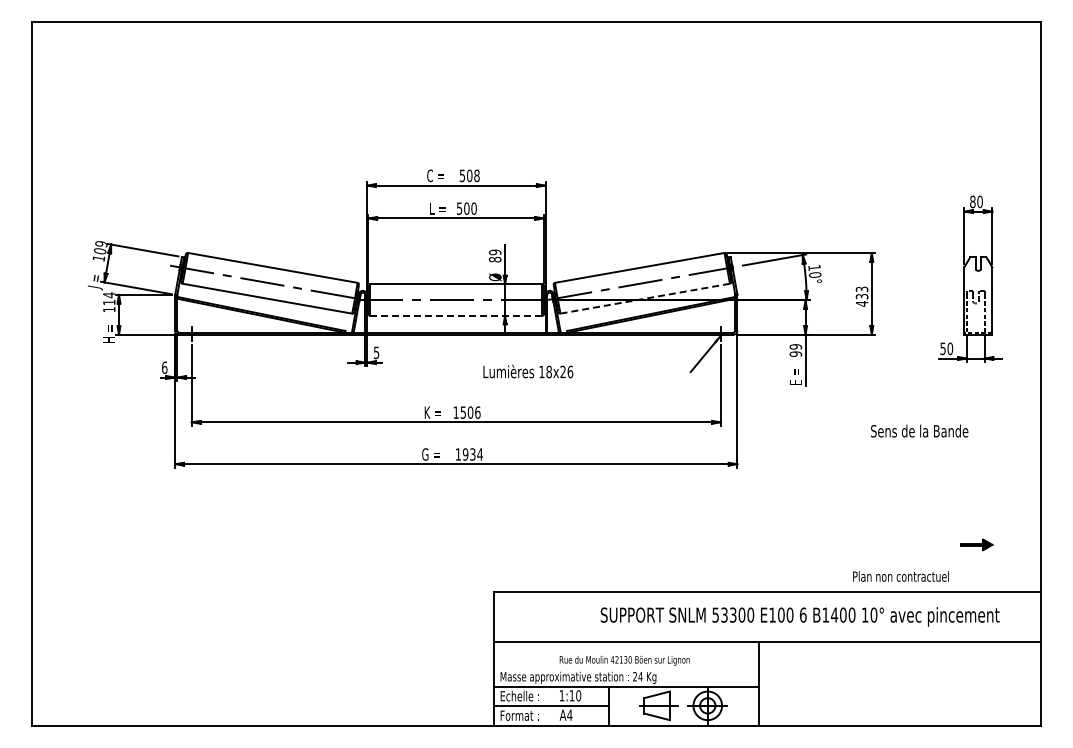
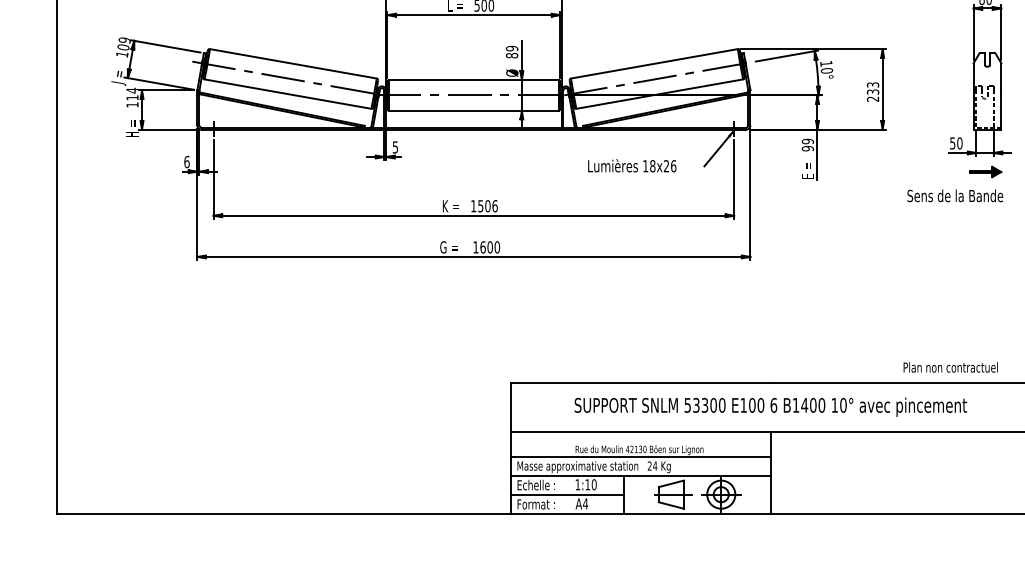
line: (645, 298) -> (660, 93), dashed -> solid
text: (861, 303) -> (872, 98), 433 -> 233
line: (456, 315) -> (474, 110), dashed -> solid
text: (528, 371) -> (632, 165), moved
text: (919, 430) -> (955, 195), moved
text: (472, 454) -> (489, 247), 1934 -> 1600
part: (976, 544) -> (985, 171), moved
text: (900, 576) -> (950, 367), moved
text: (799, 616) -> (770, 406), moved
line: (626, 667) -> (641, 456), added

